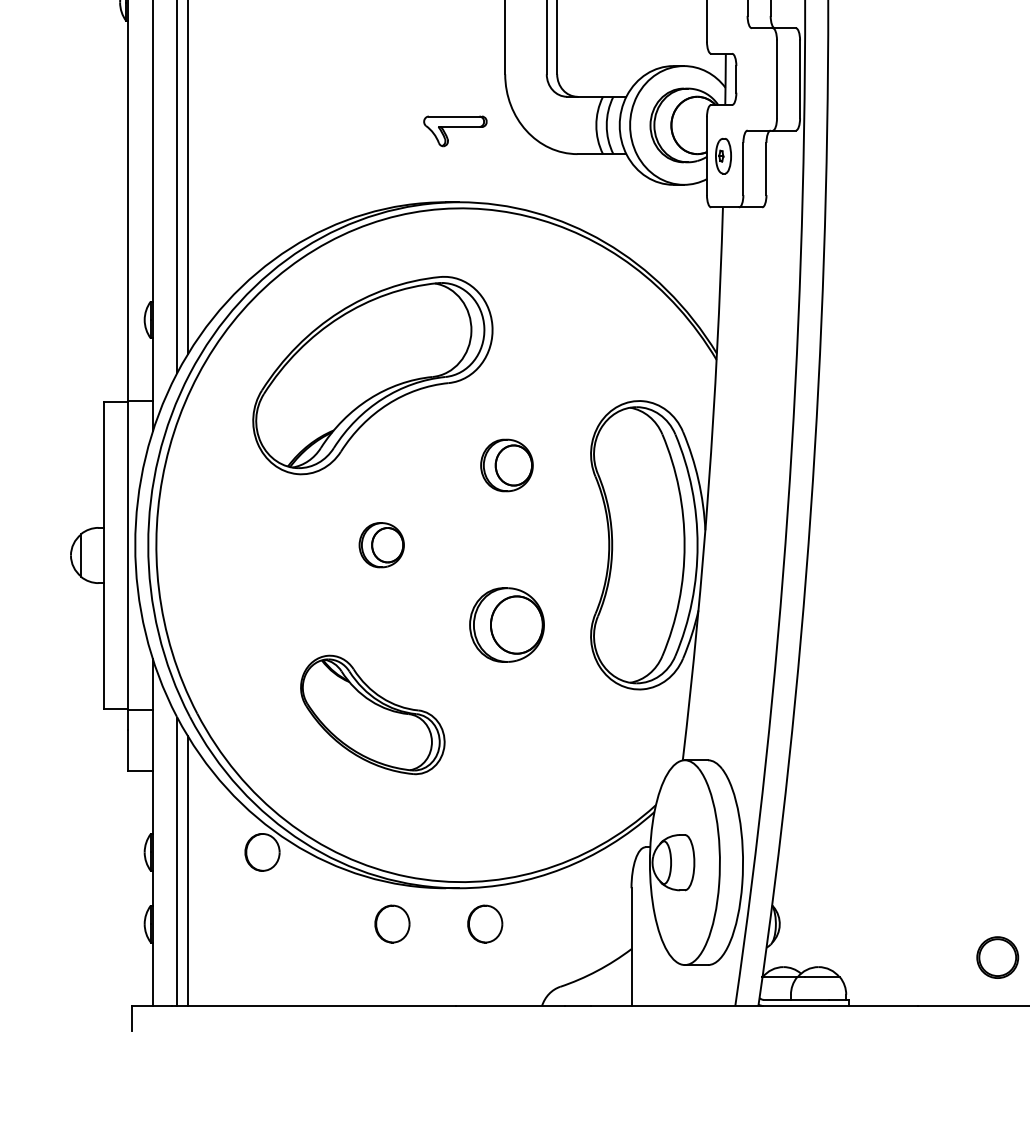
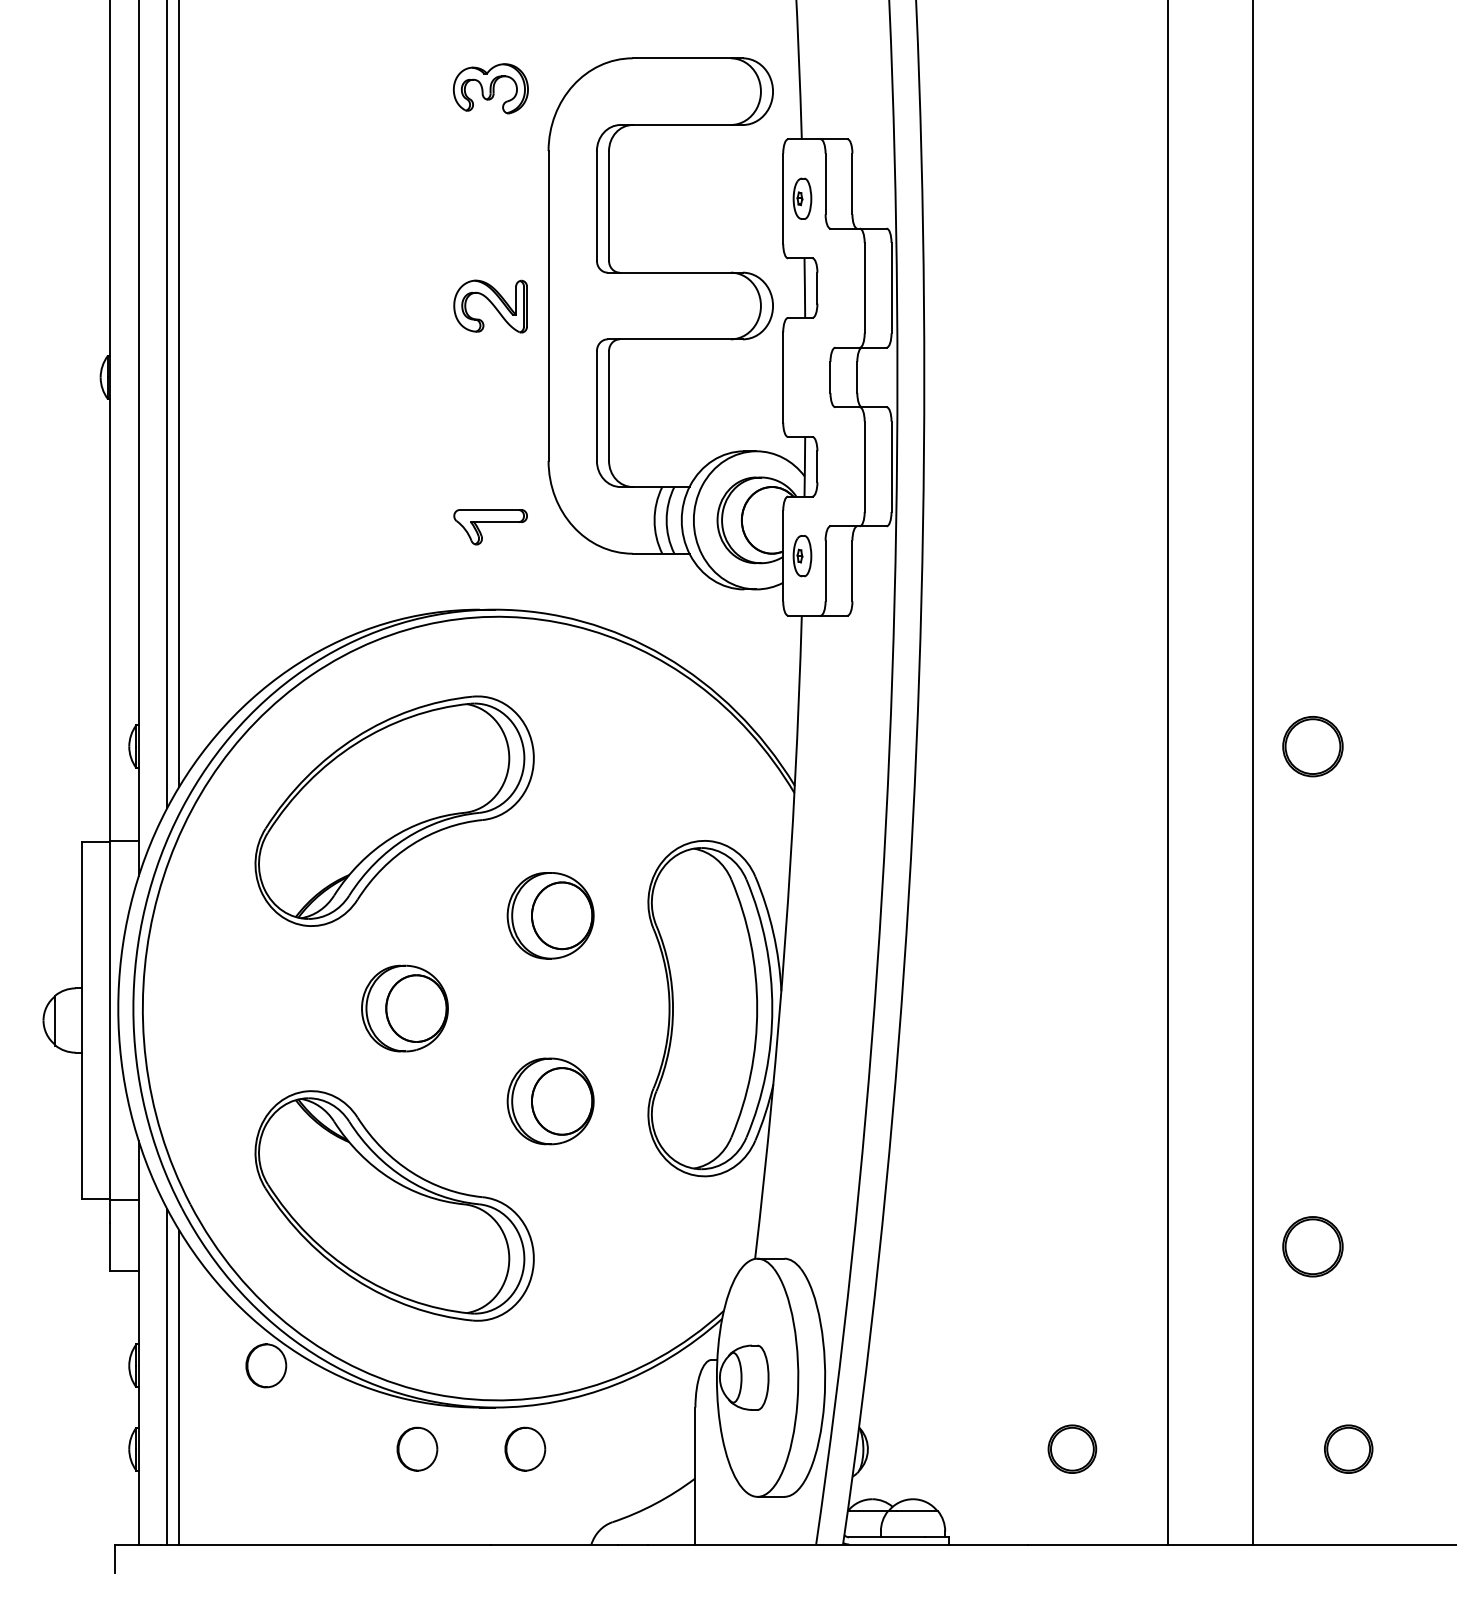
part: (506, 465) -> (550, 915), size x1.43
part: (381, 545) -> (404, 1008), size x1.67
part: (372, 714) -> (394, 1205), size x1.67
part: (997, 957) -> (1072, 1448), moved

